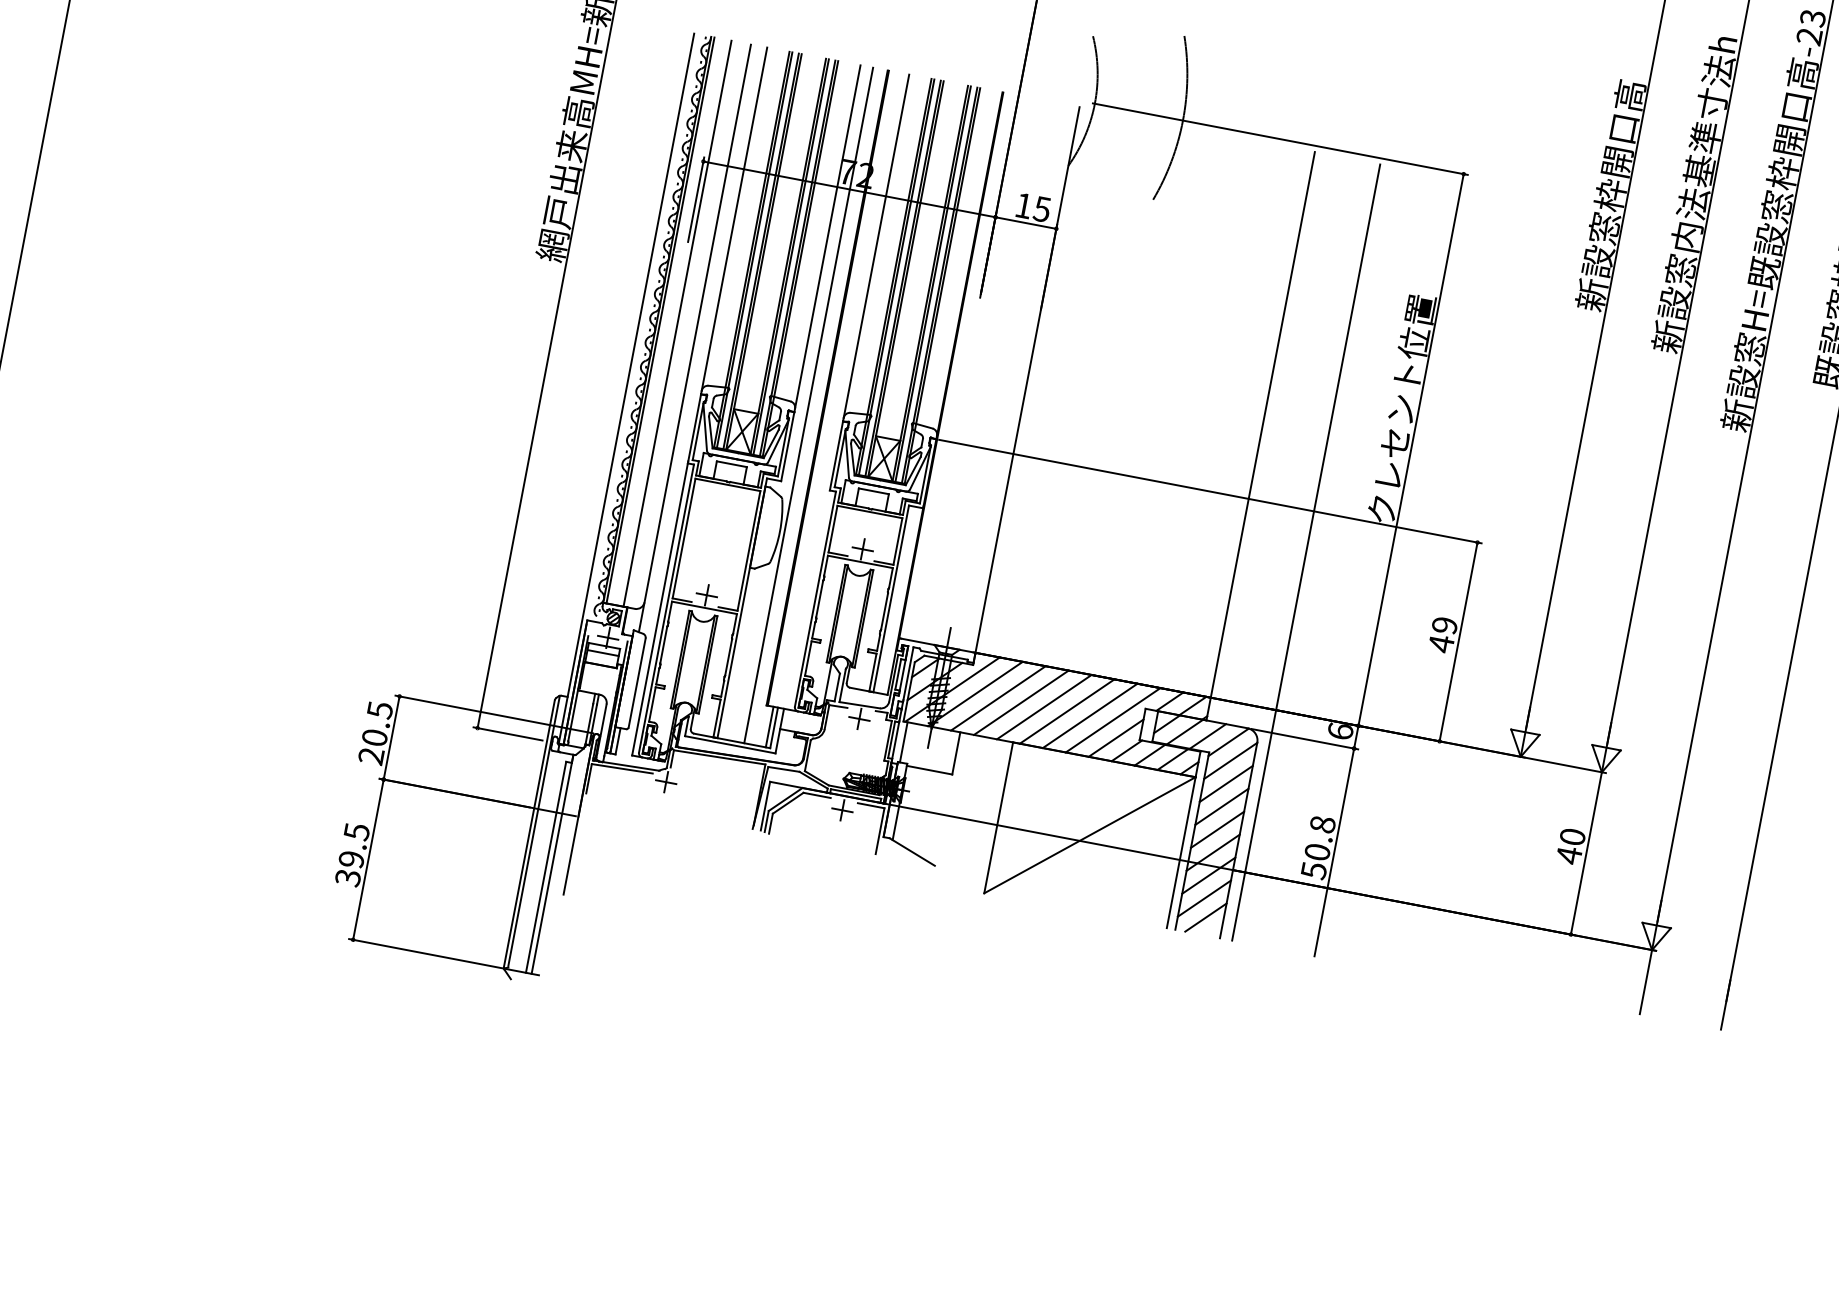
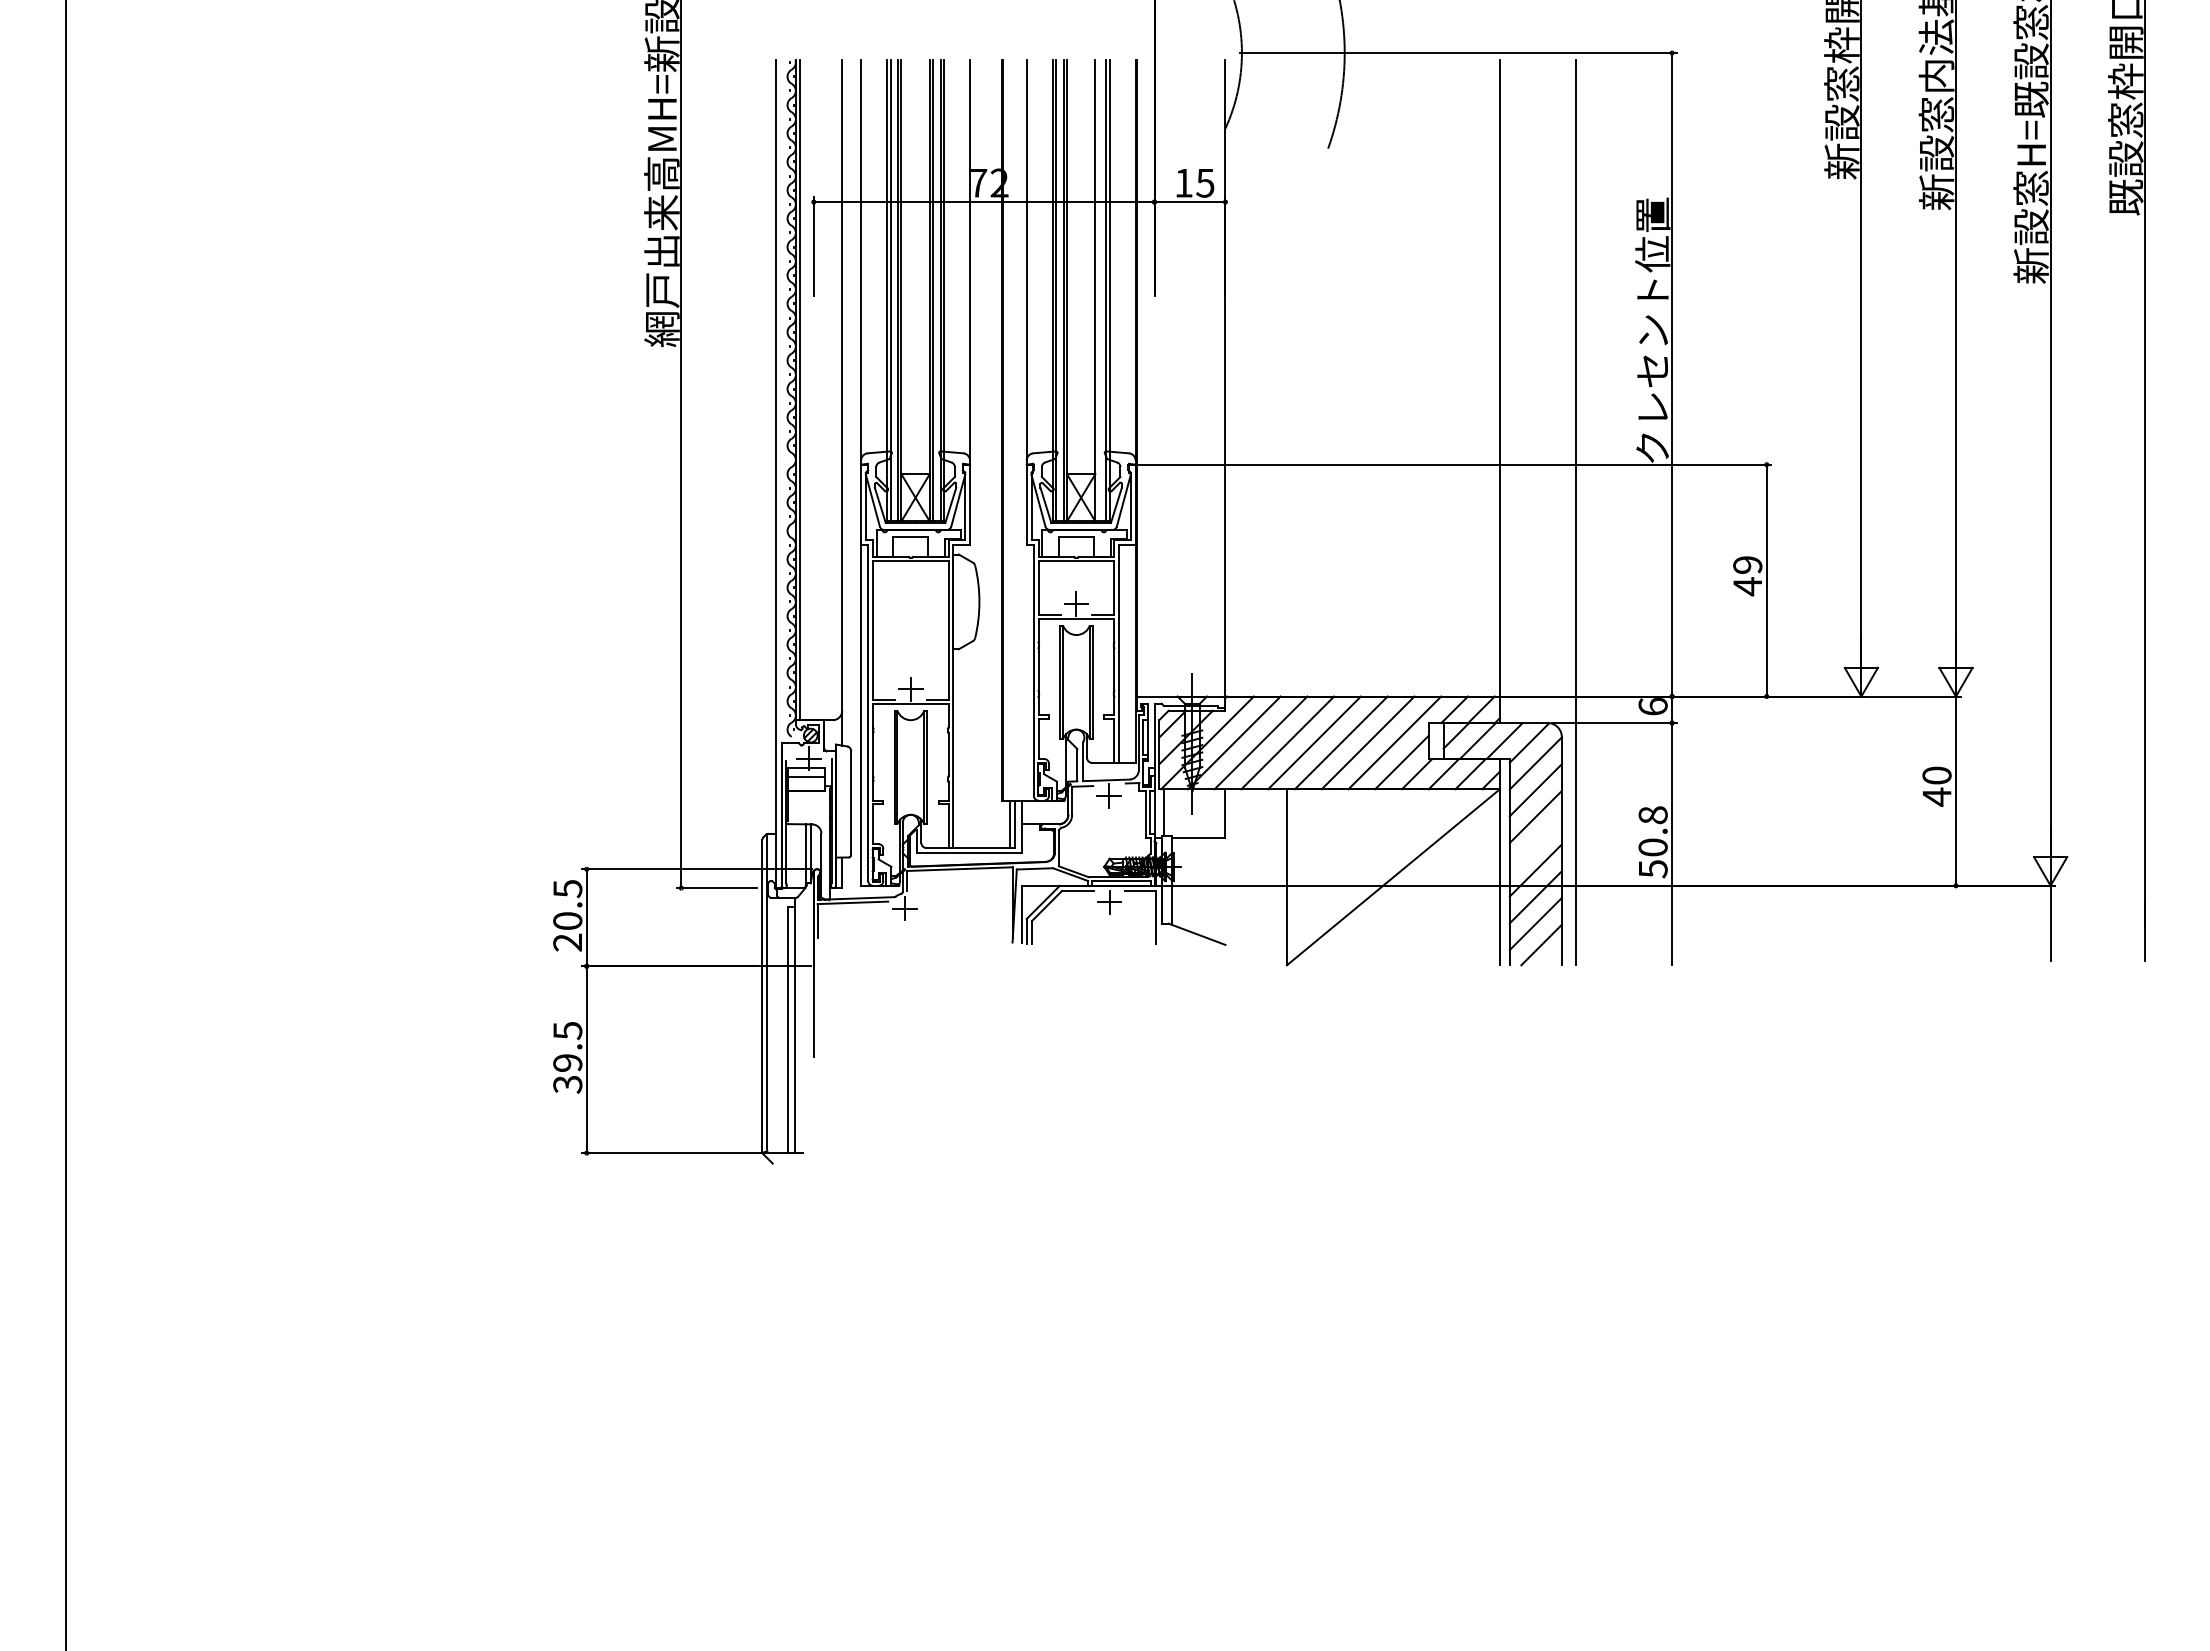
line: (933, 283) -> (1098, 290), removed
line: (677, 324) -> (819, 390), removed
line: (808, 405) -> (984, 453), removed
line: (1217, 829) -> (1535, 843), removed

